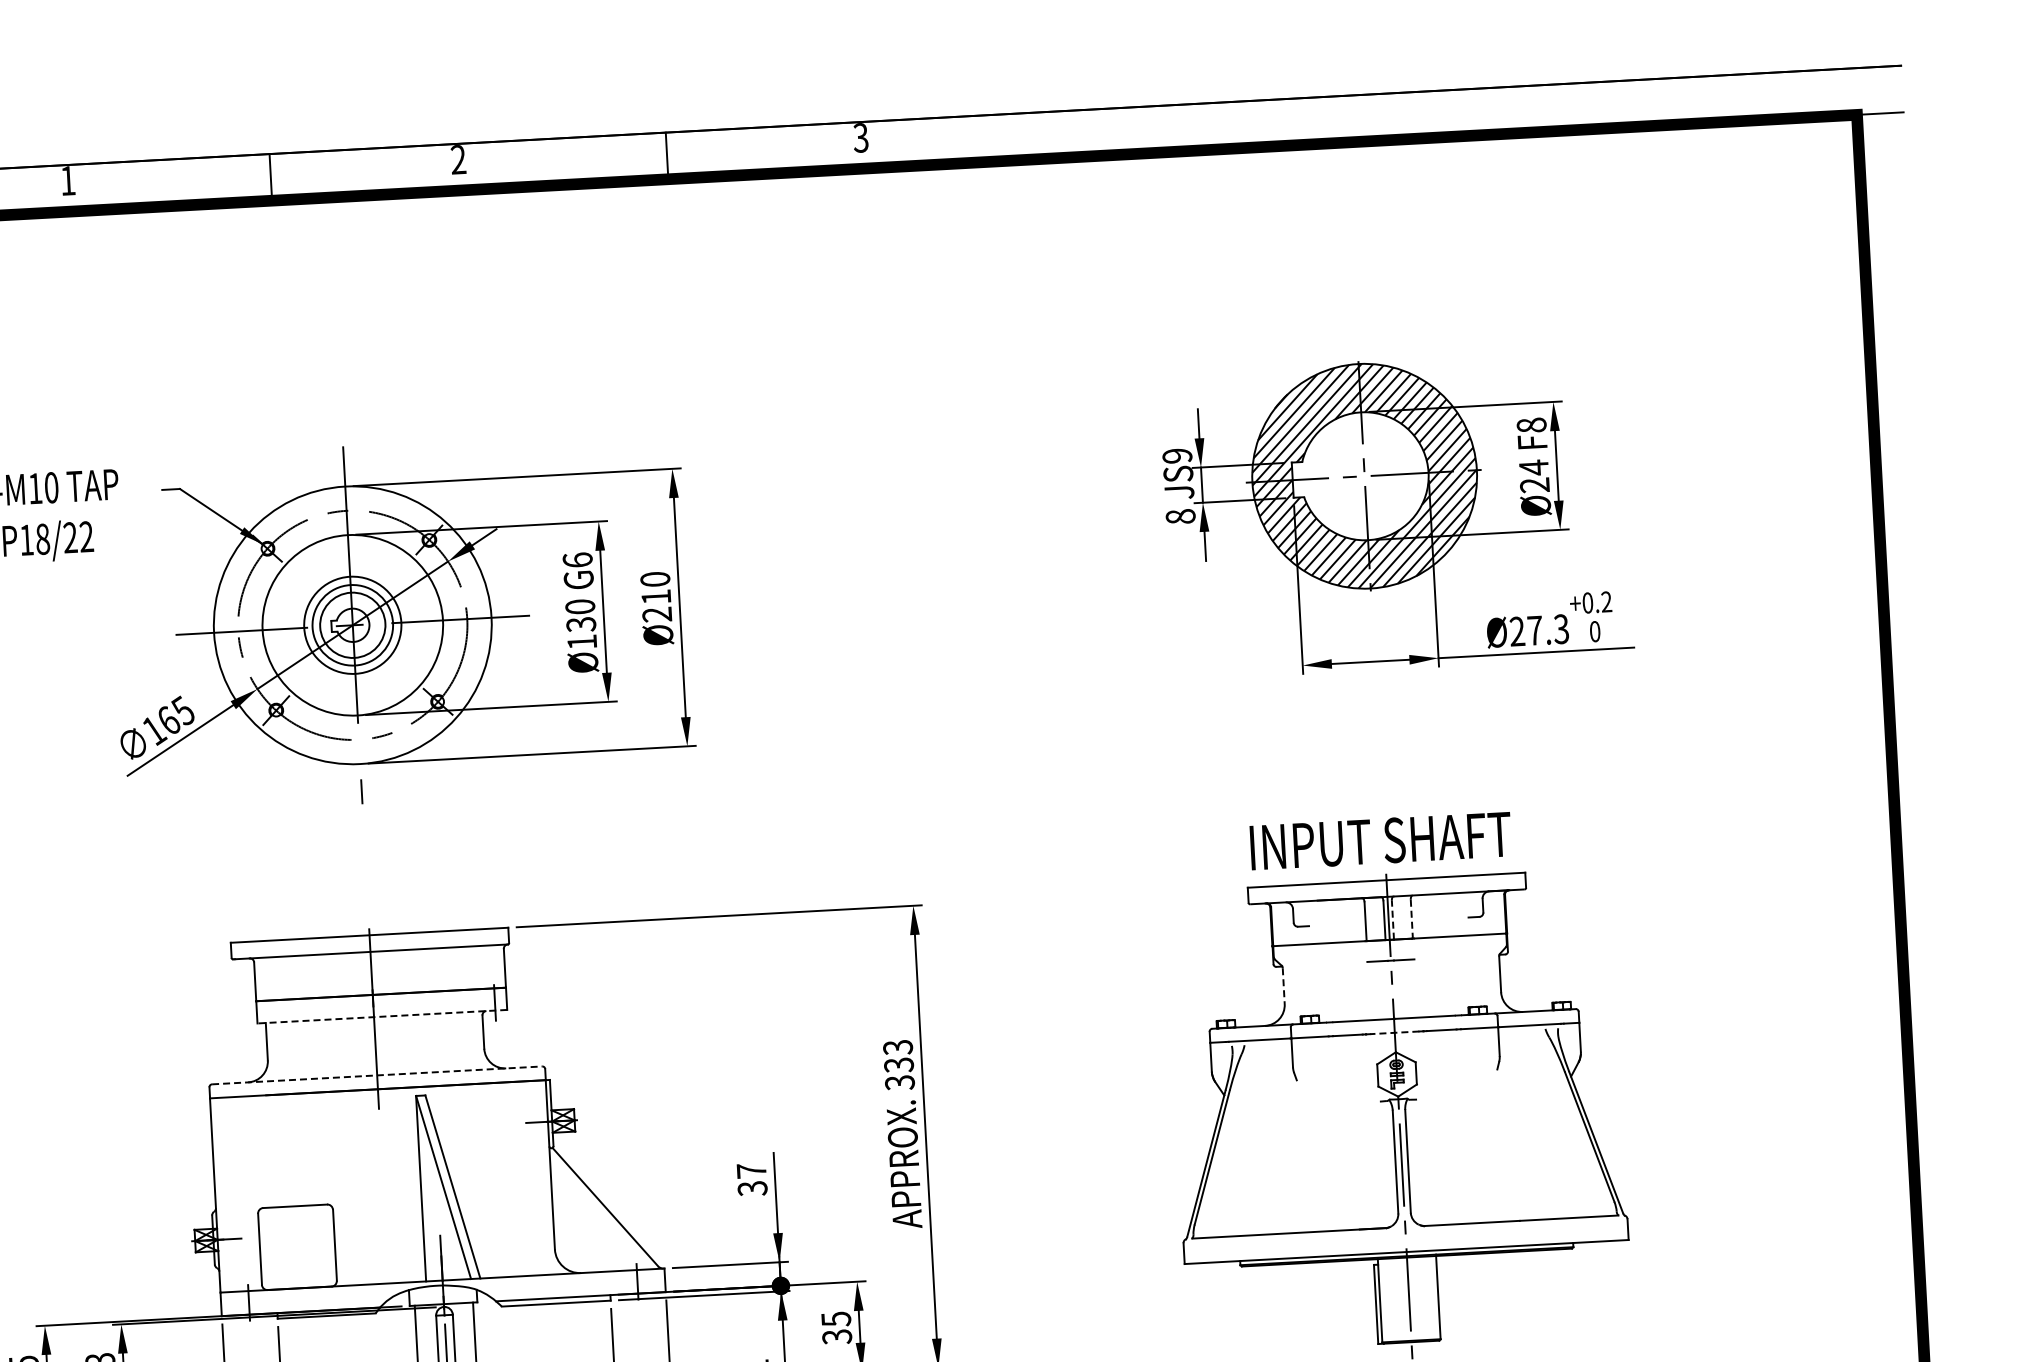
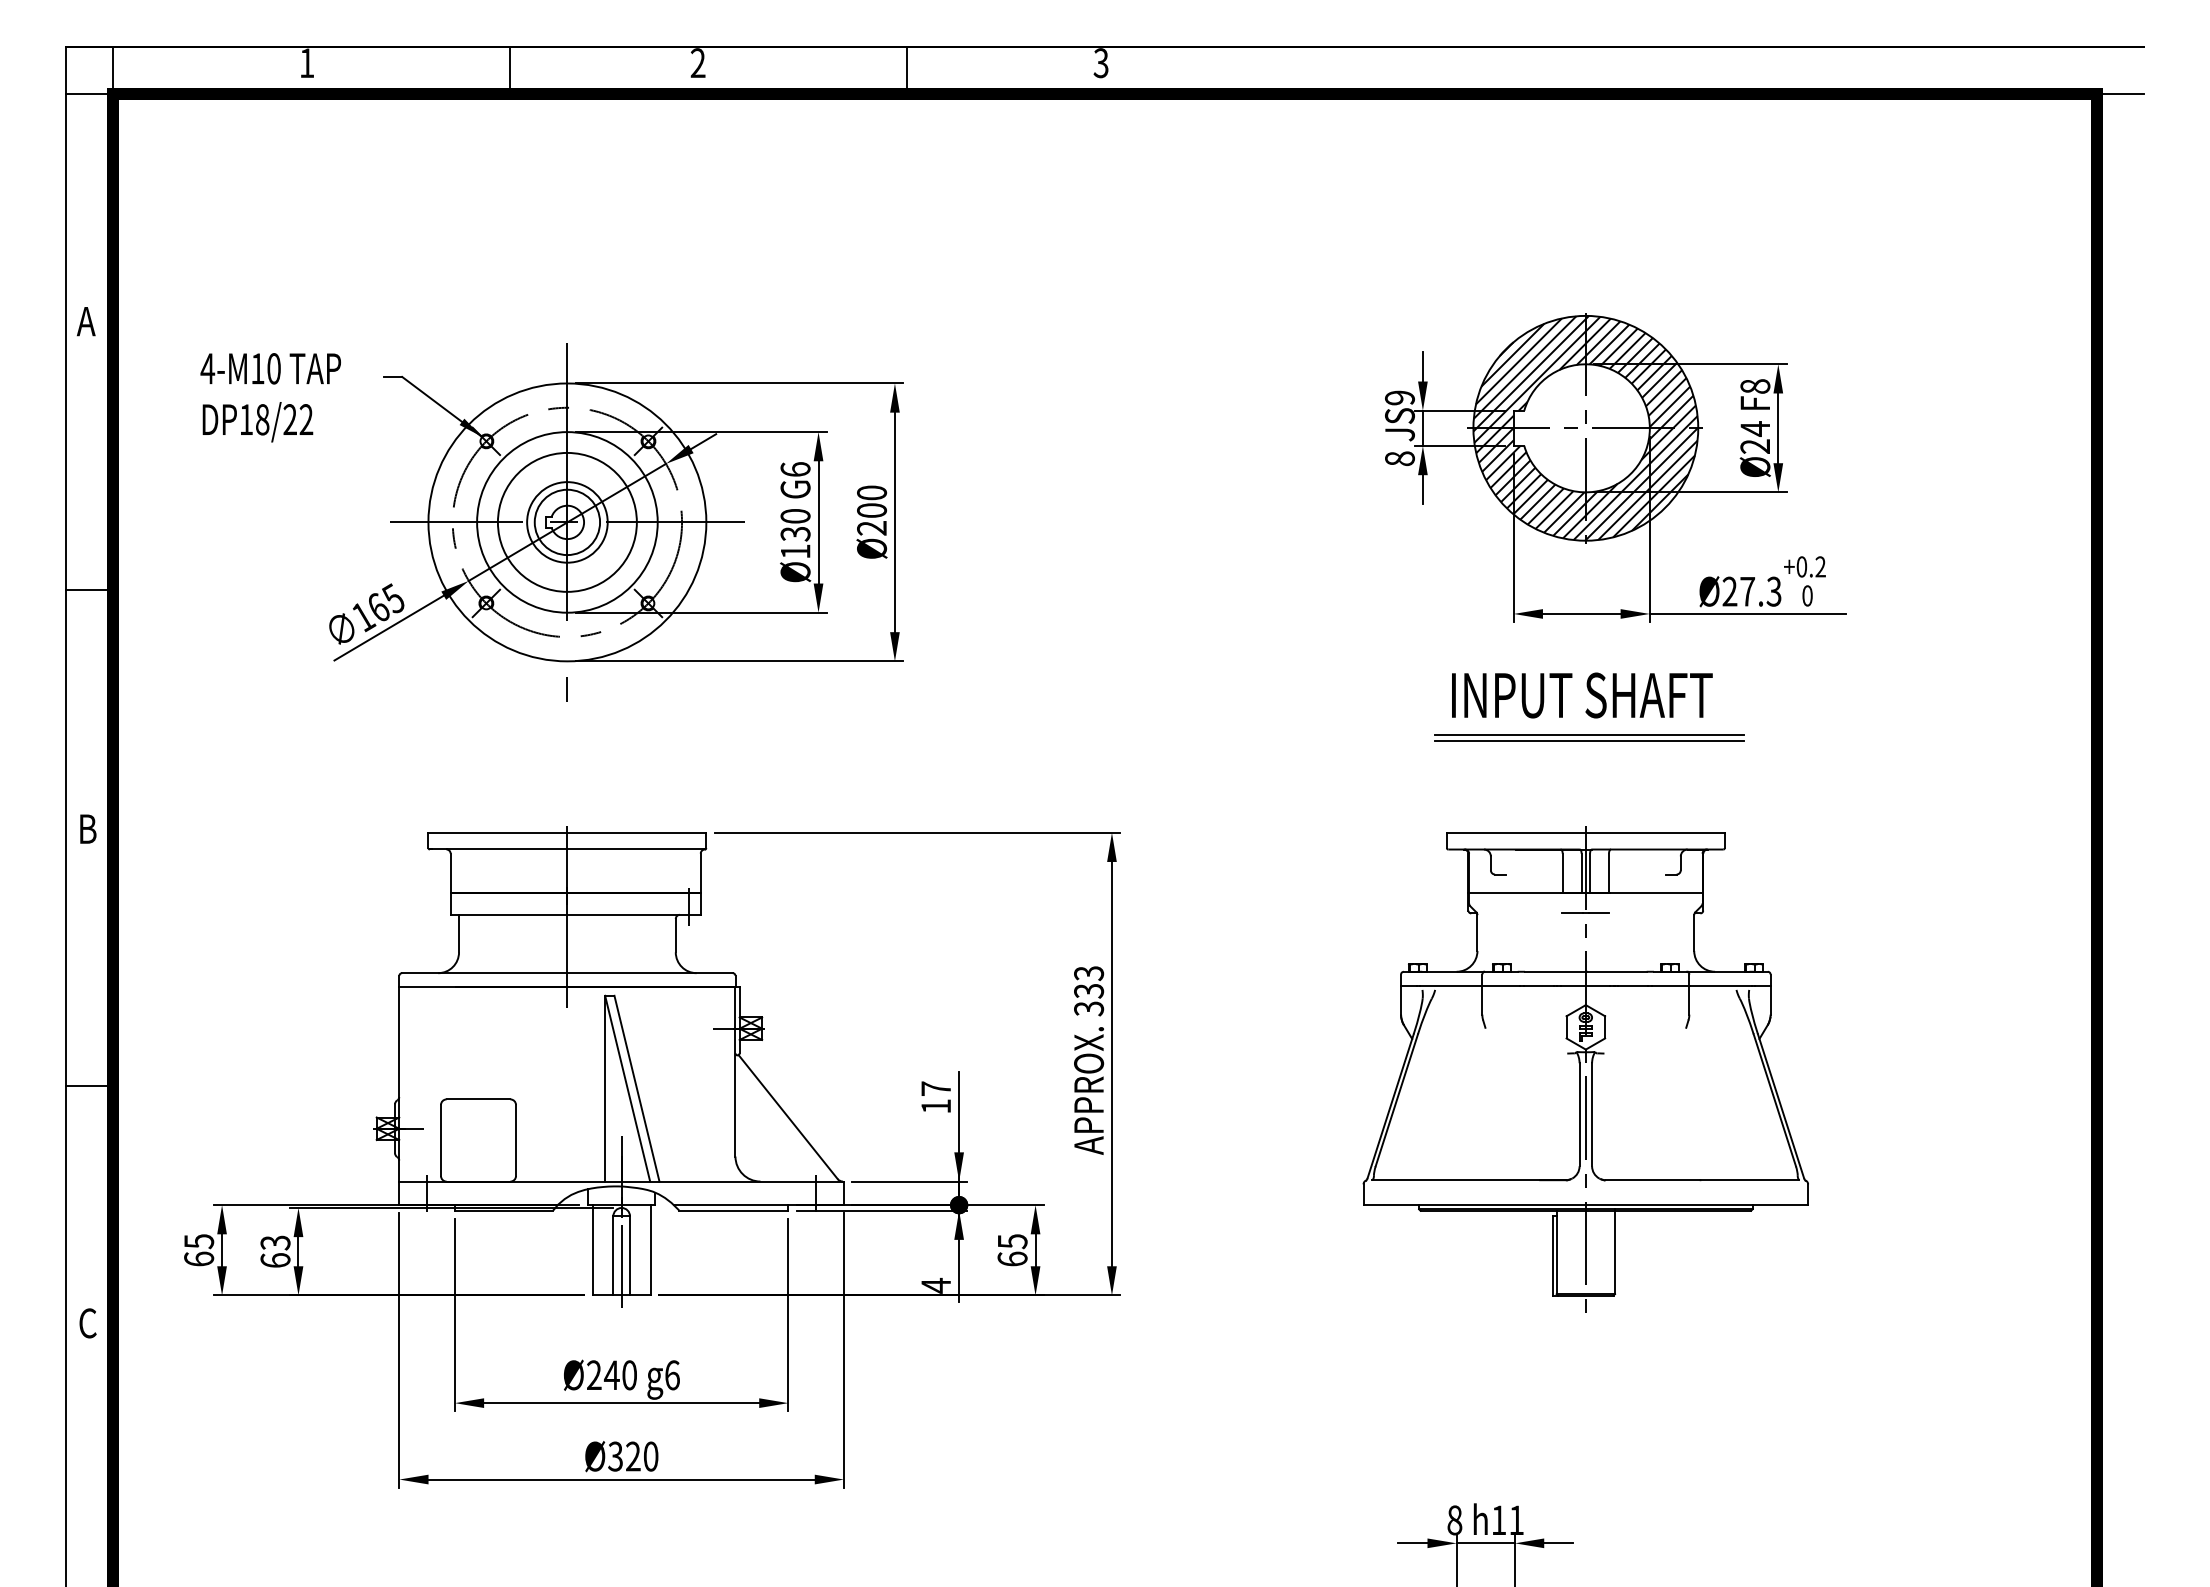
text: (656, 596) -> (872, 510), Ø210 -> Ø200
circle: (351, 624) -> (566, 521), size x1.43
part: (1385, 784) -> (1589, 737), added
text: (1381, 841) -> (1582, 695), moved
line: (1393, 919) -> (1590, 872), dashed -> solid
line: (1411, 919) -> (1608, 873), dashed -> solid
line: (1283, 986) -> (1477, 933), dashed -> solid
line: (382, 1016) -> (575, 914), dashed -> solid
line: (1394, 1032) -> (1585, 985), dashed -> solid
line: (377, 1075) -> (567, 973), dashed -> solid
text: (752, 1188) -> (936, 1106), 37 -> 17
text: (837, 1336) -> (1012, 1258), 35 -> 65

